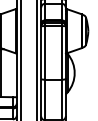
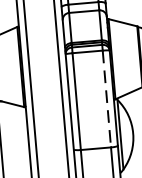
line: (61, 52) -> (106, 98), solid -> dashed

